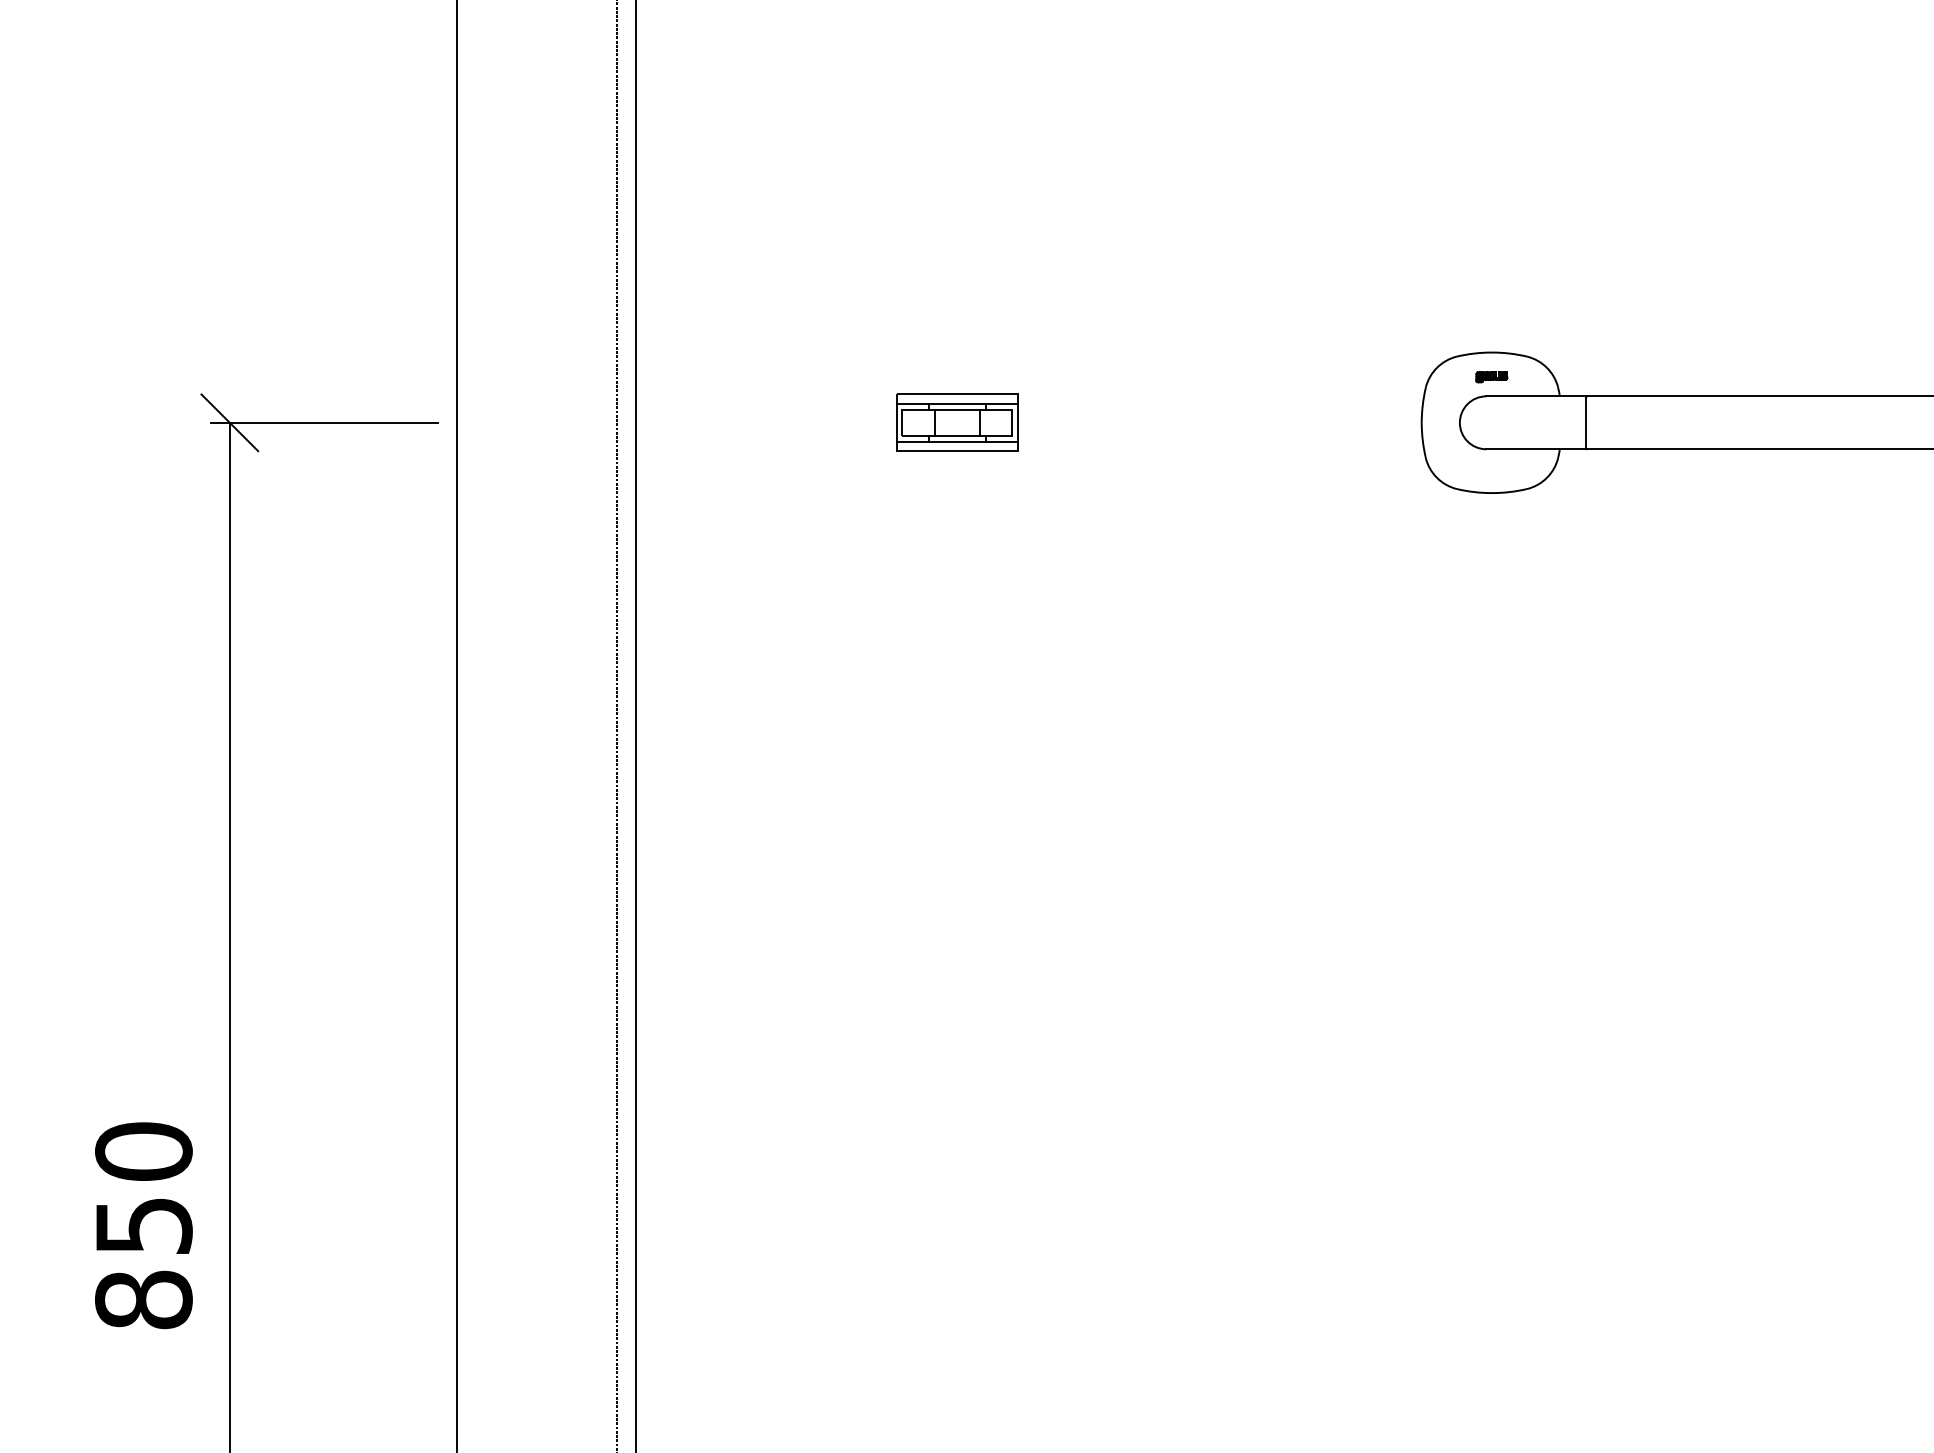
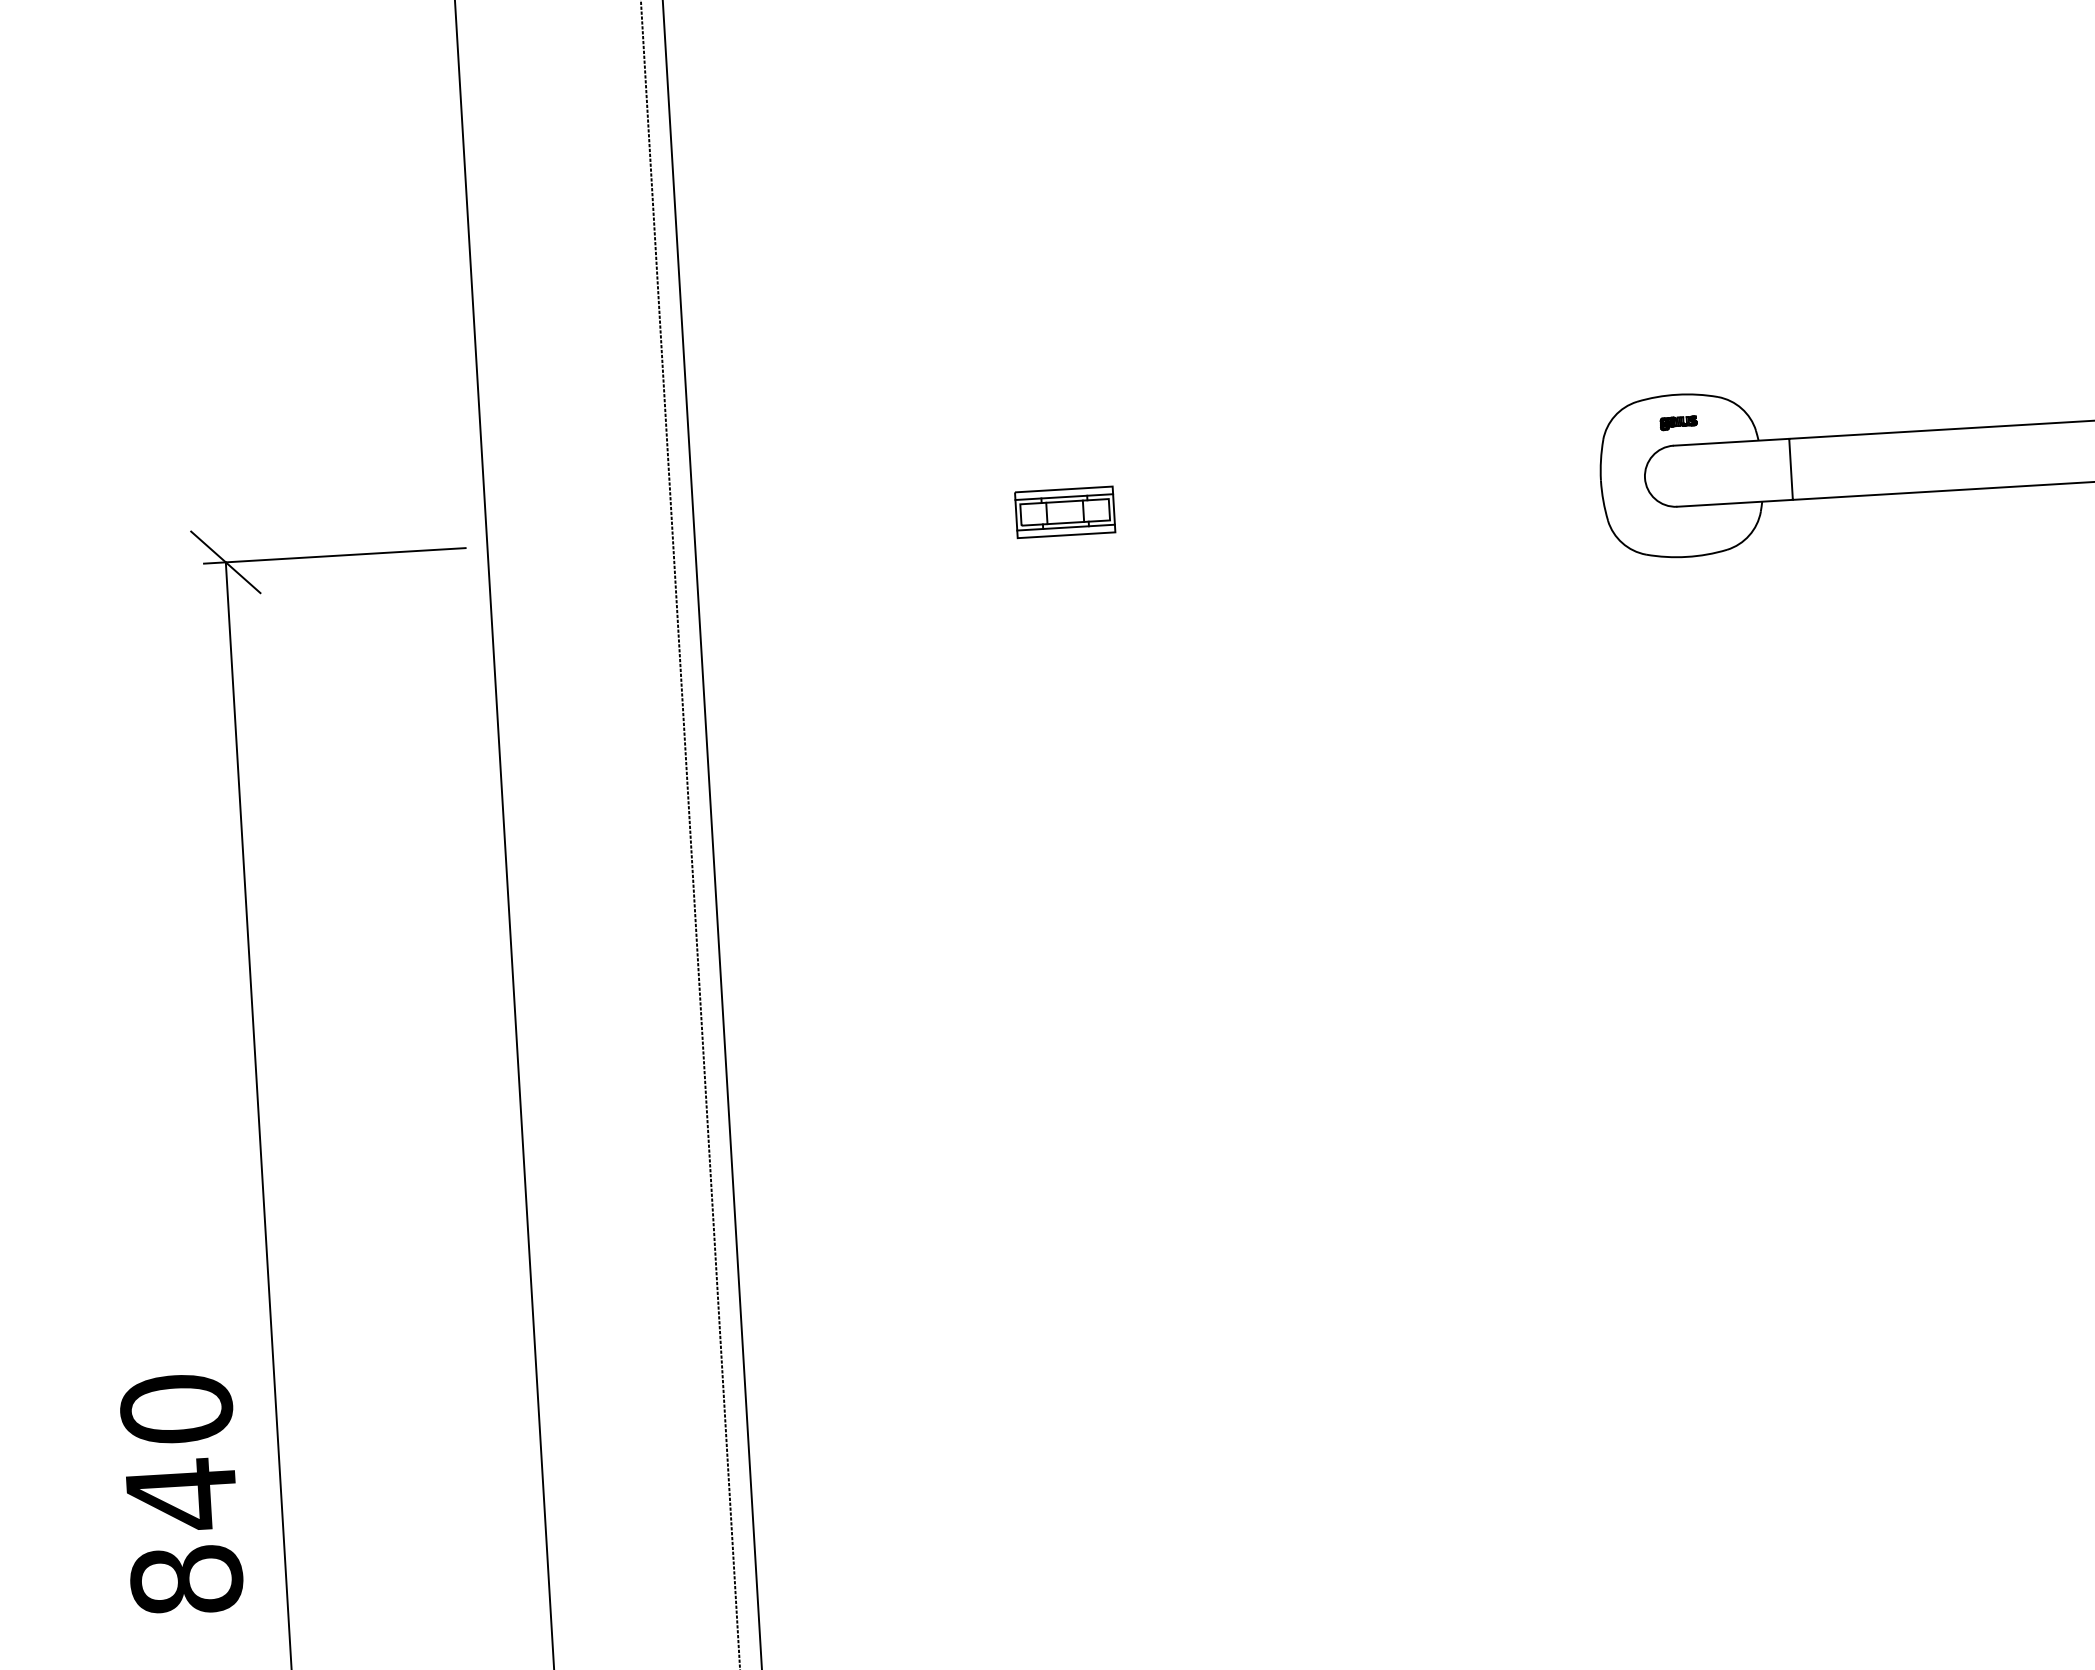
part: (957, 422) -> (1065, 512), size x0.7
text: (144, 1226) -> (182, 1495), 850 -> 840

